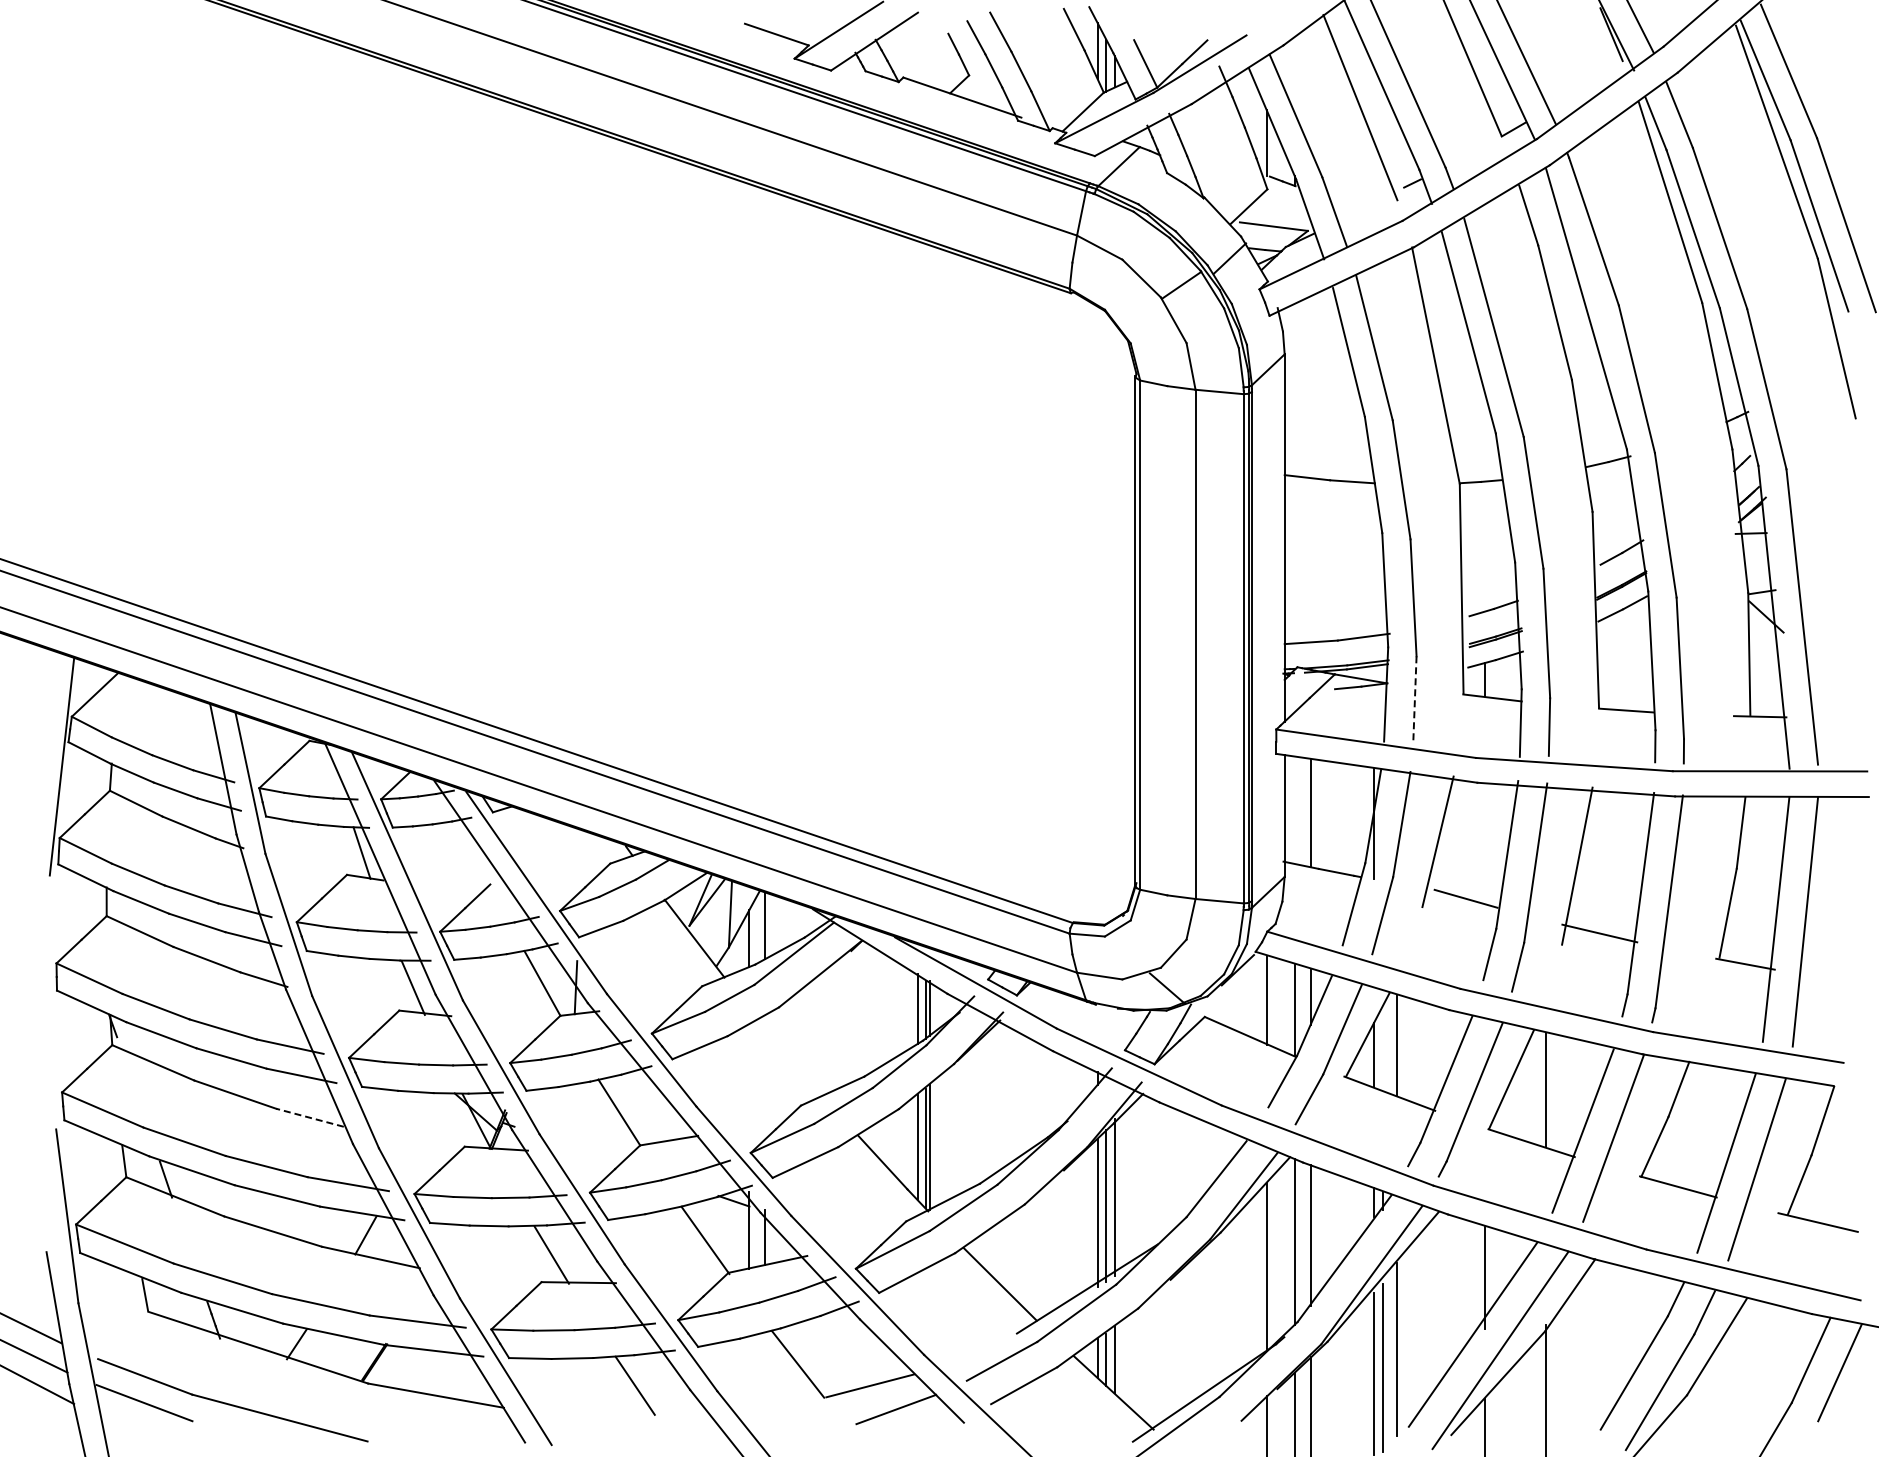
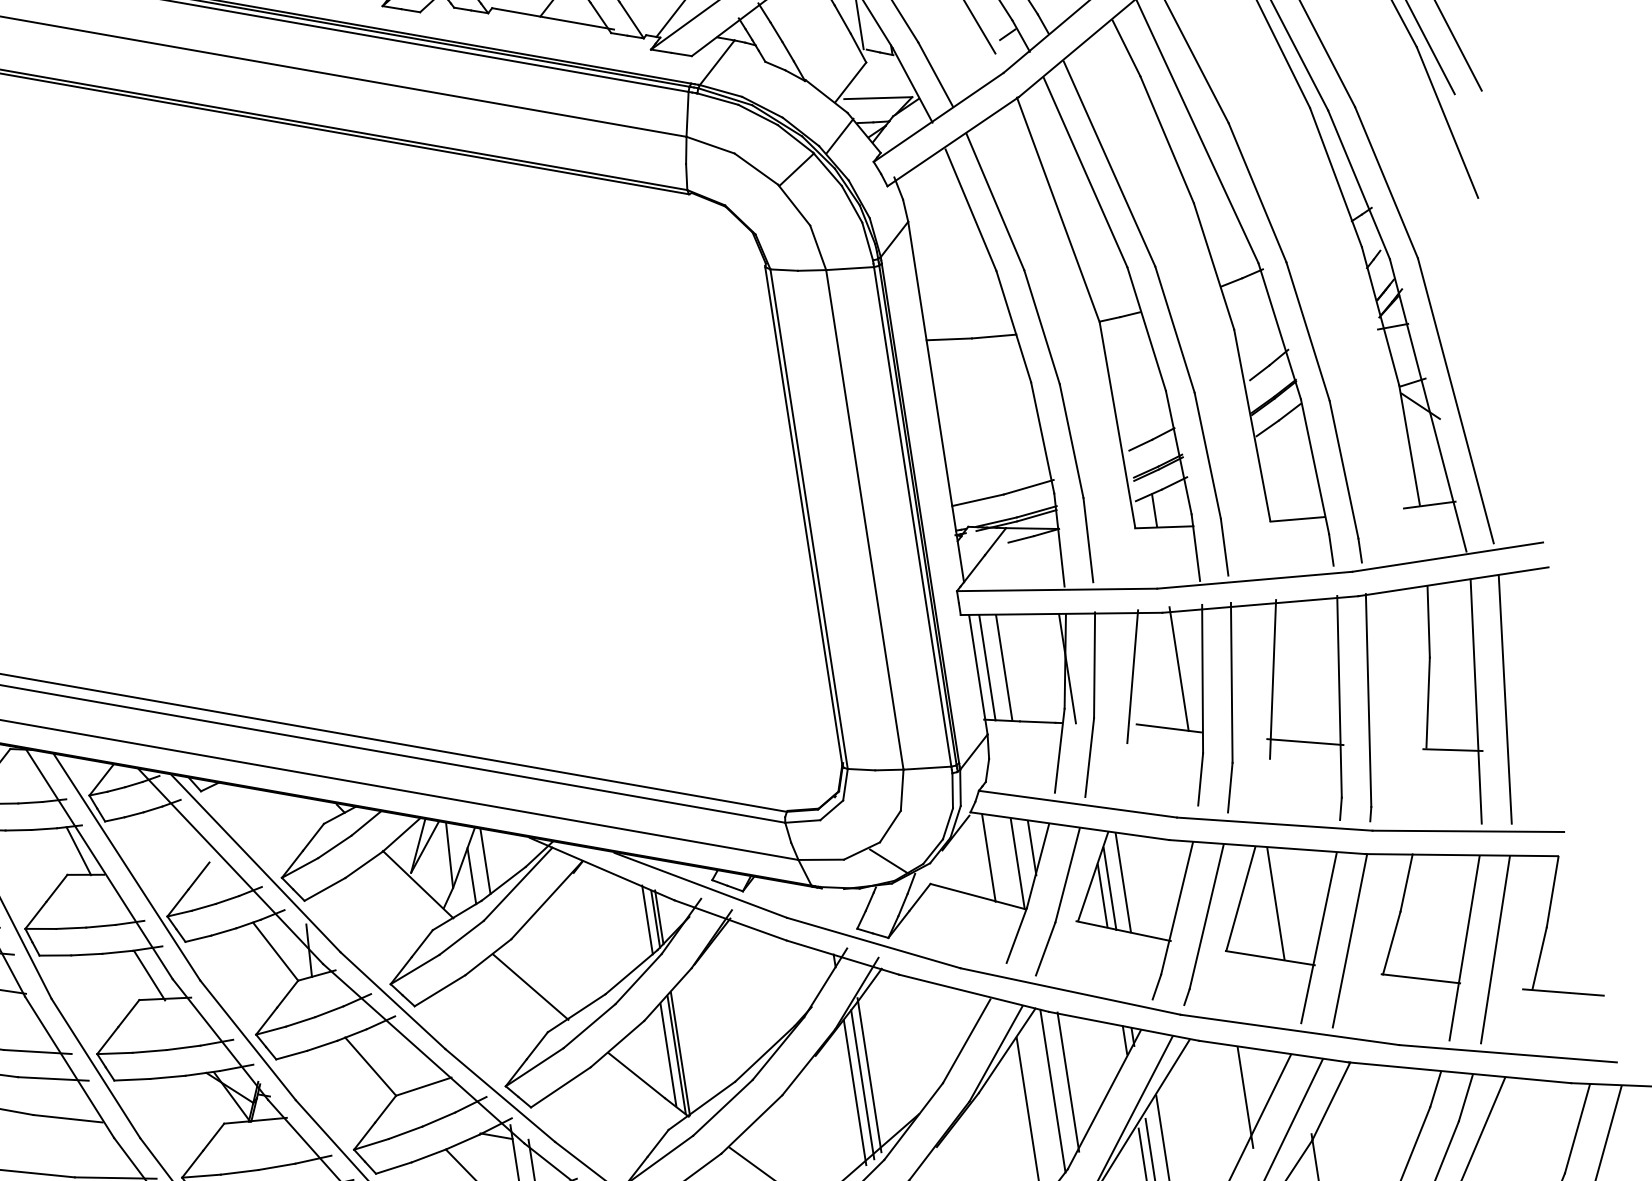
line: (1414, 699) -> (1088, 540), dashed -> solid
line: (1294, 810) -> (987, 667), added
line: (1485, 841) -> (1179, 669), added
line: (1382, 1049) -> (1109, 888), added
line: (790, 1057) -> (530, 986), added
line: (310, 1117) -> (68, 1118), dashed -> solid

